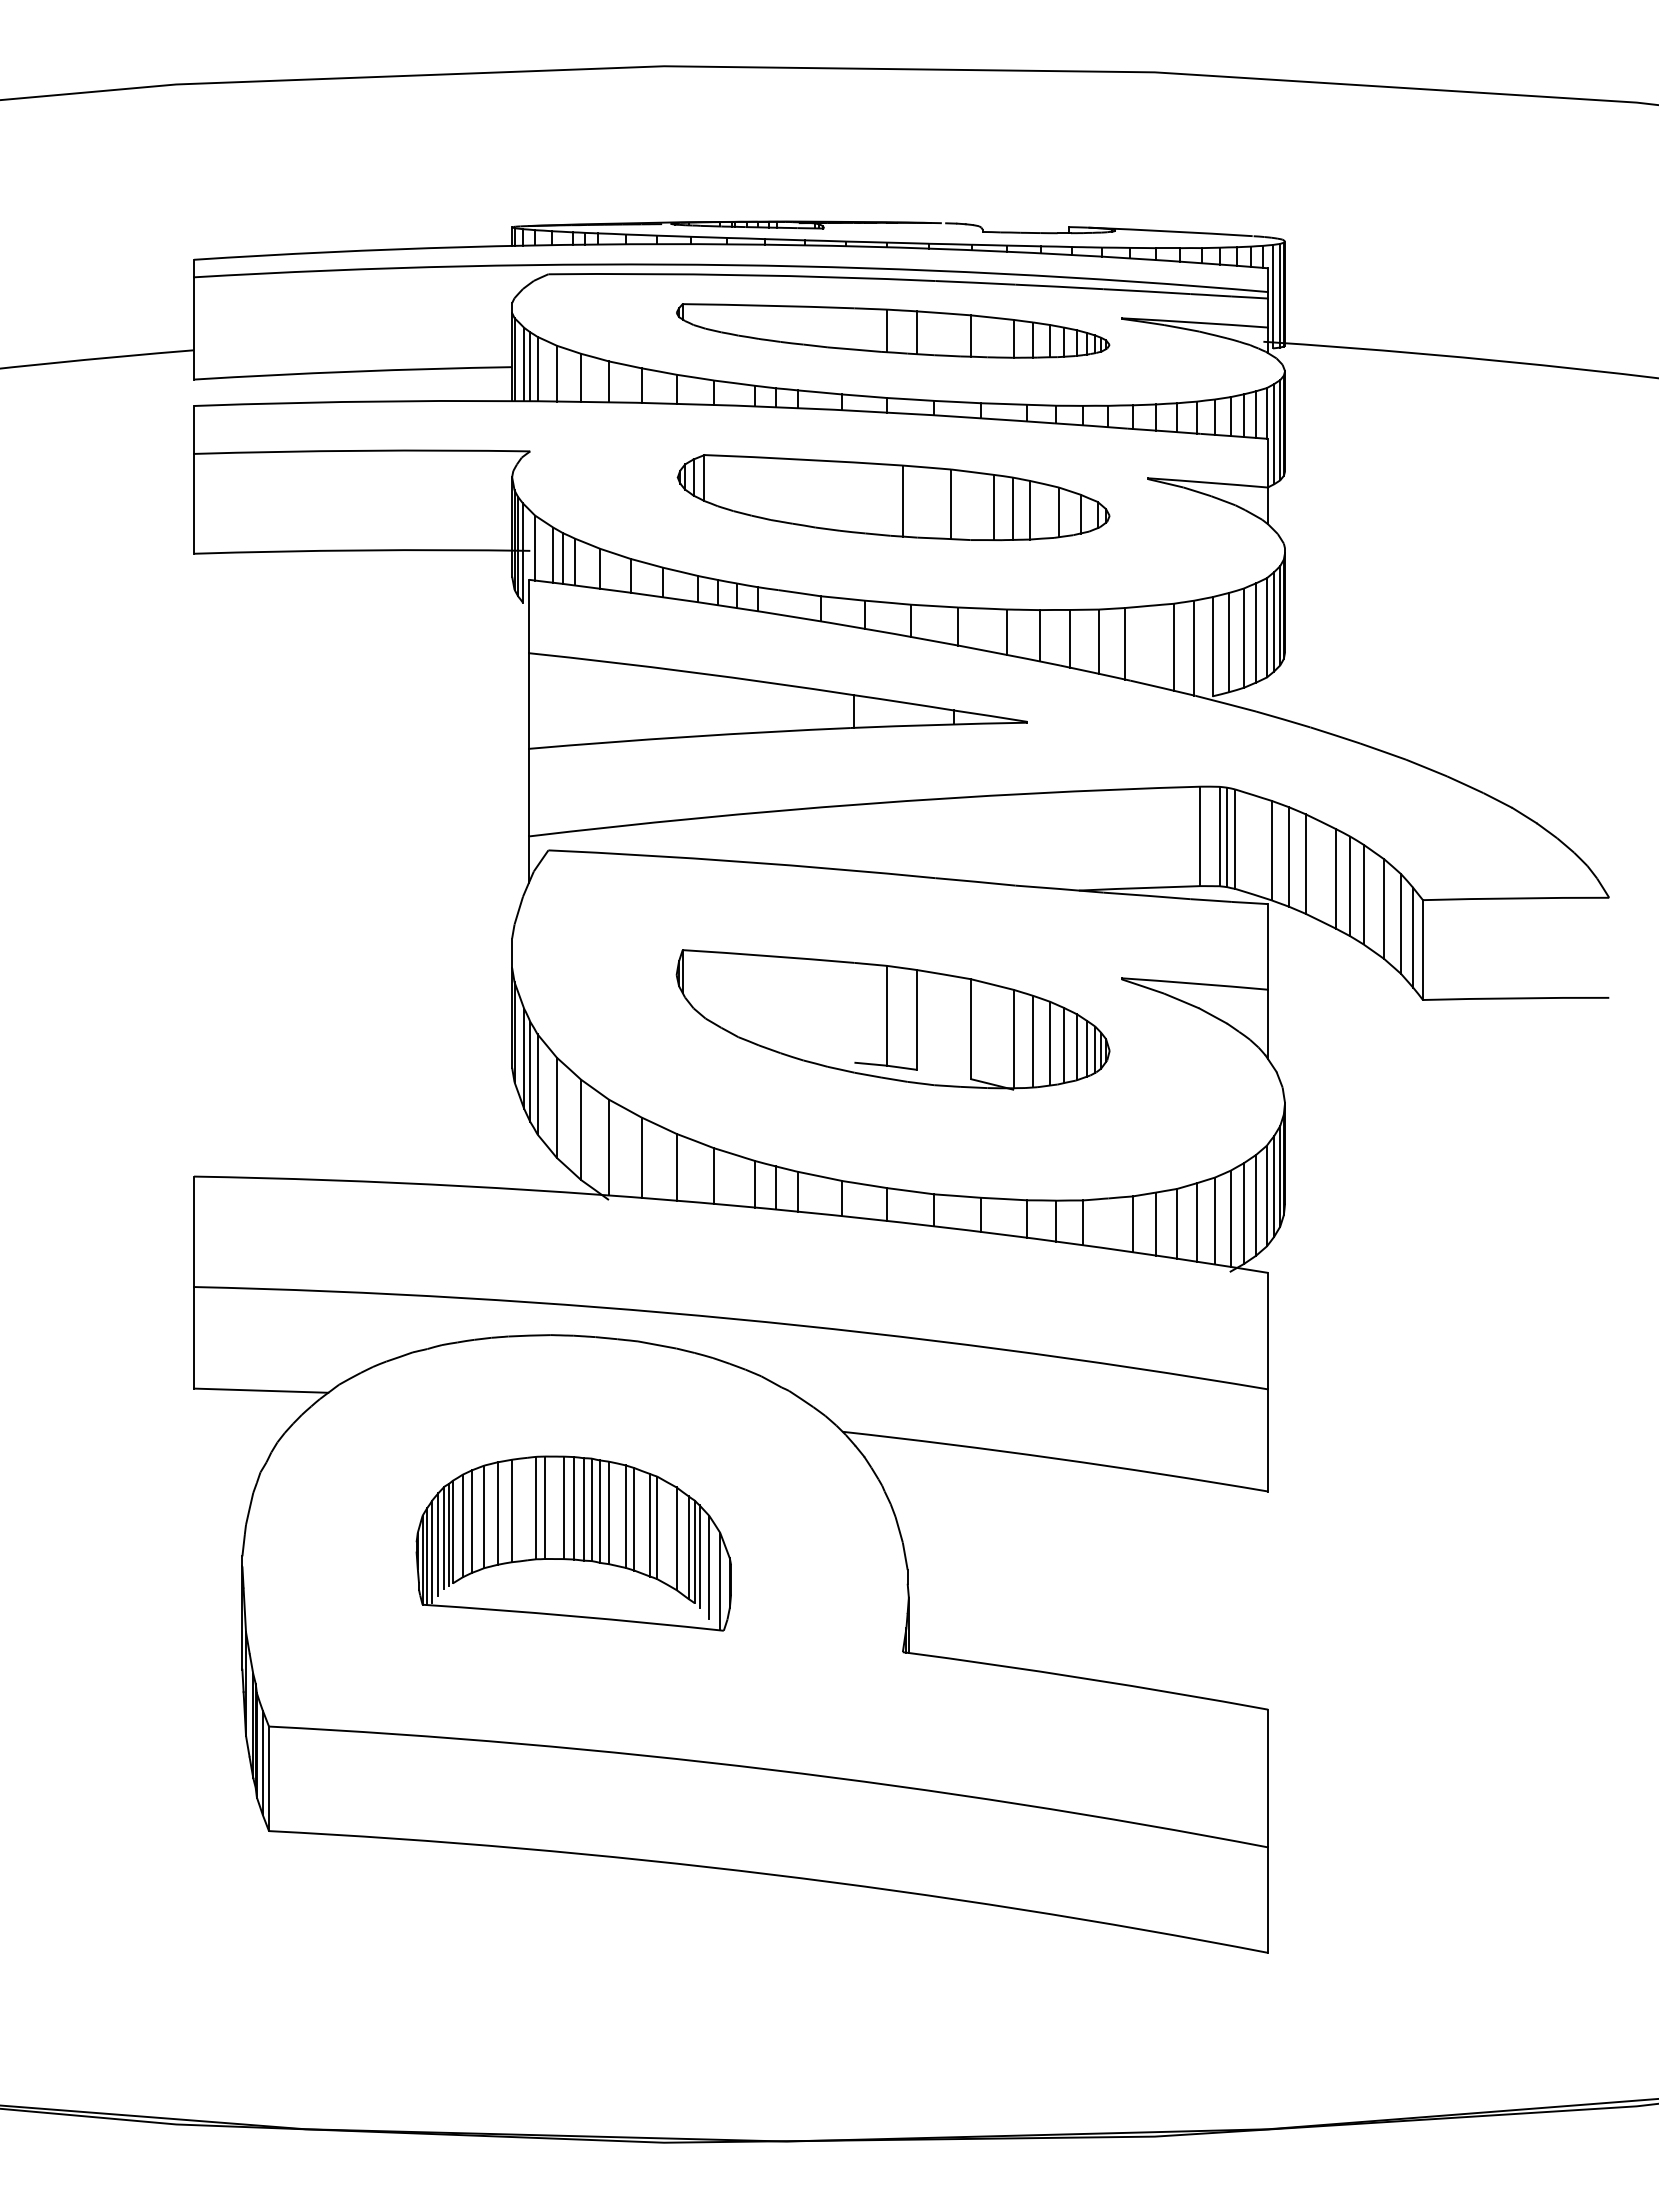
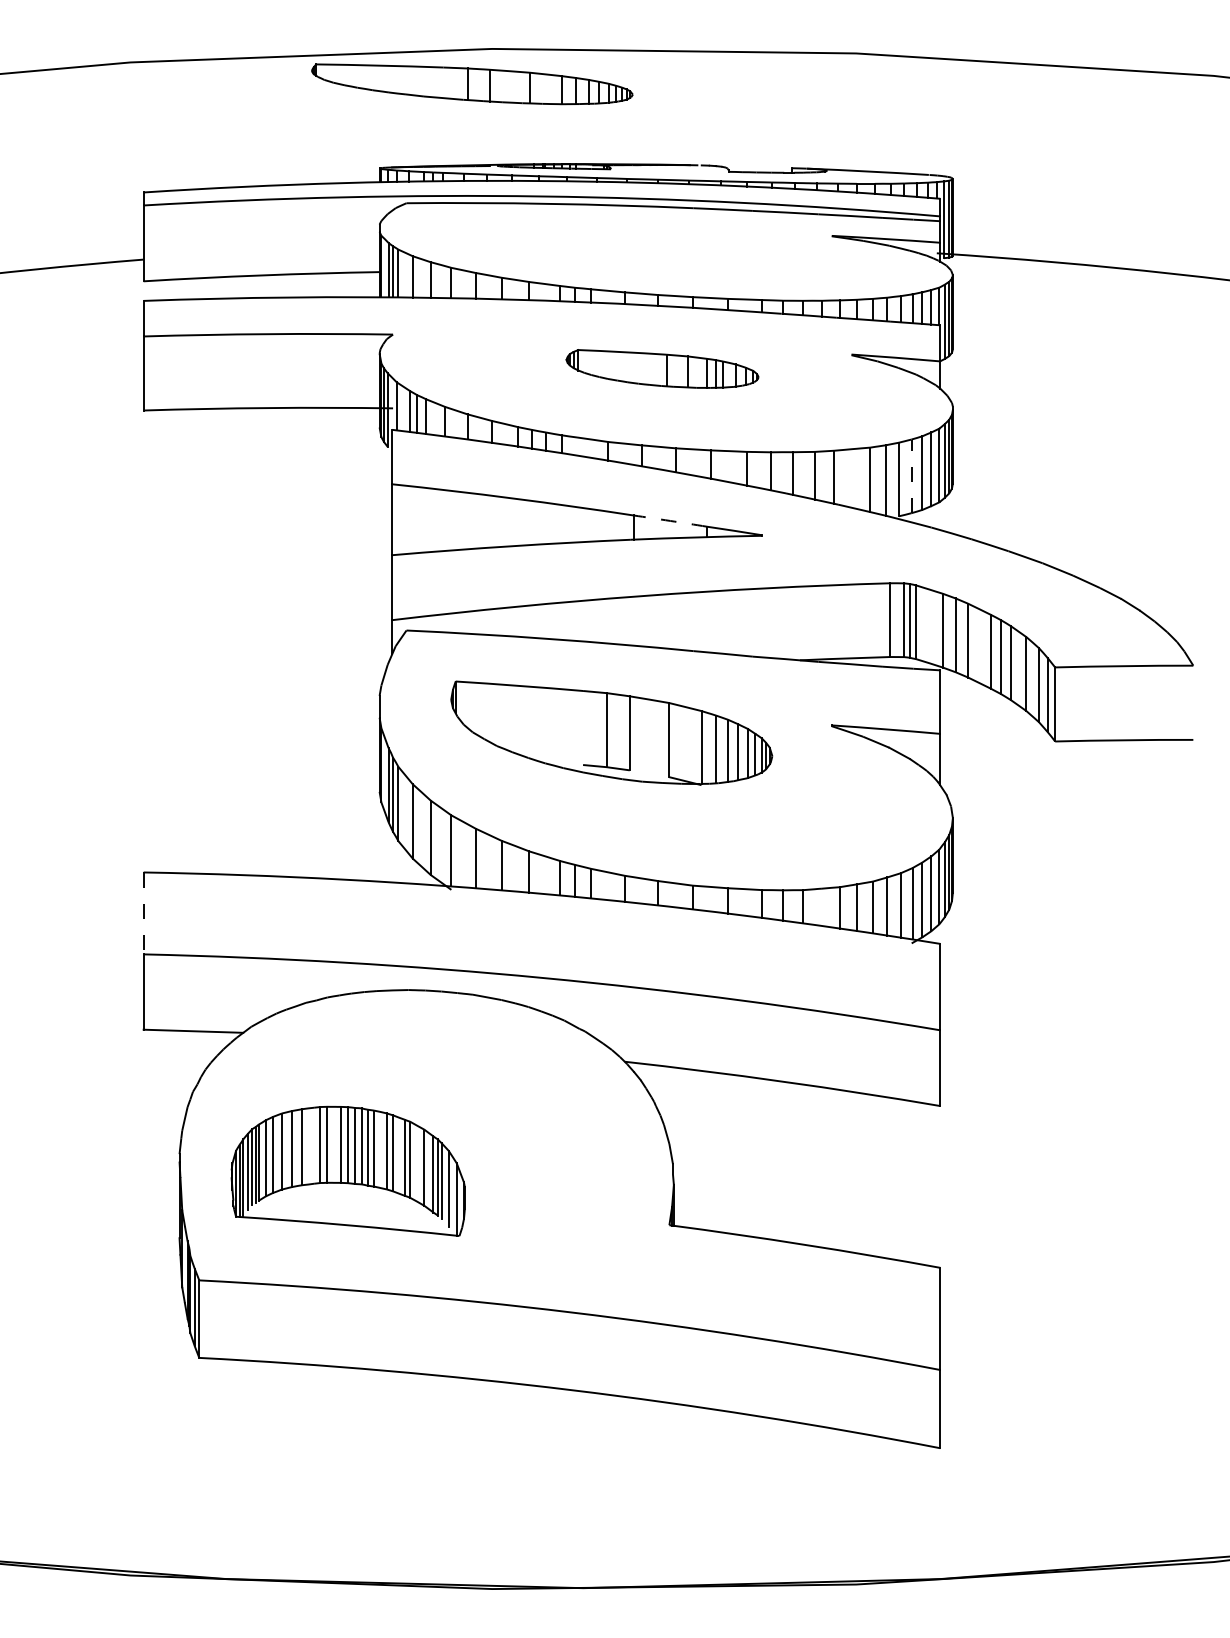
part: (893, 330) -> (472, 83), moved
part: (893, 497) -> (662, 368), size x0.6
line: (1229, 642) -> (911, 476), solid -> dashed
arc: (904, 702) -> (670, 520), solid -> dashed
part: (892, 1019) -> (611, 732), moved
line: (194, 1232) -> (144, 913), solid -> dashed
part: (573, 1543) -> (347, 1171), moved

